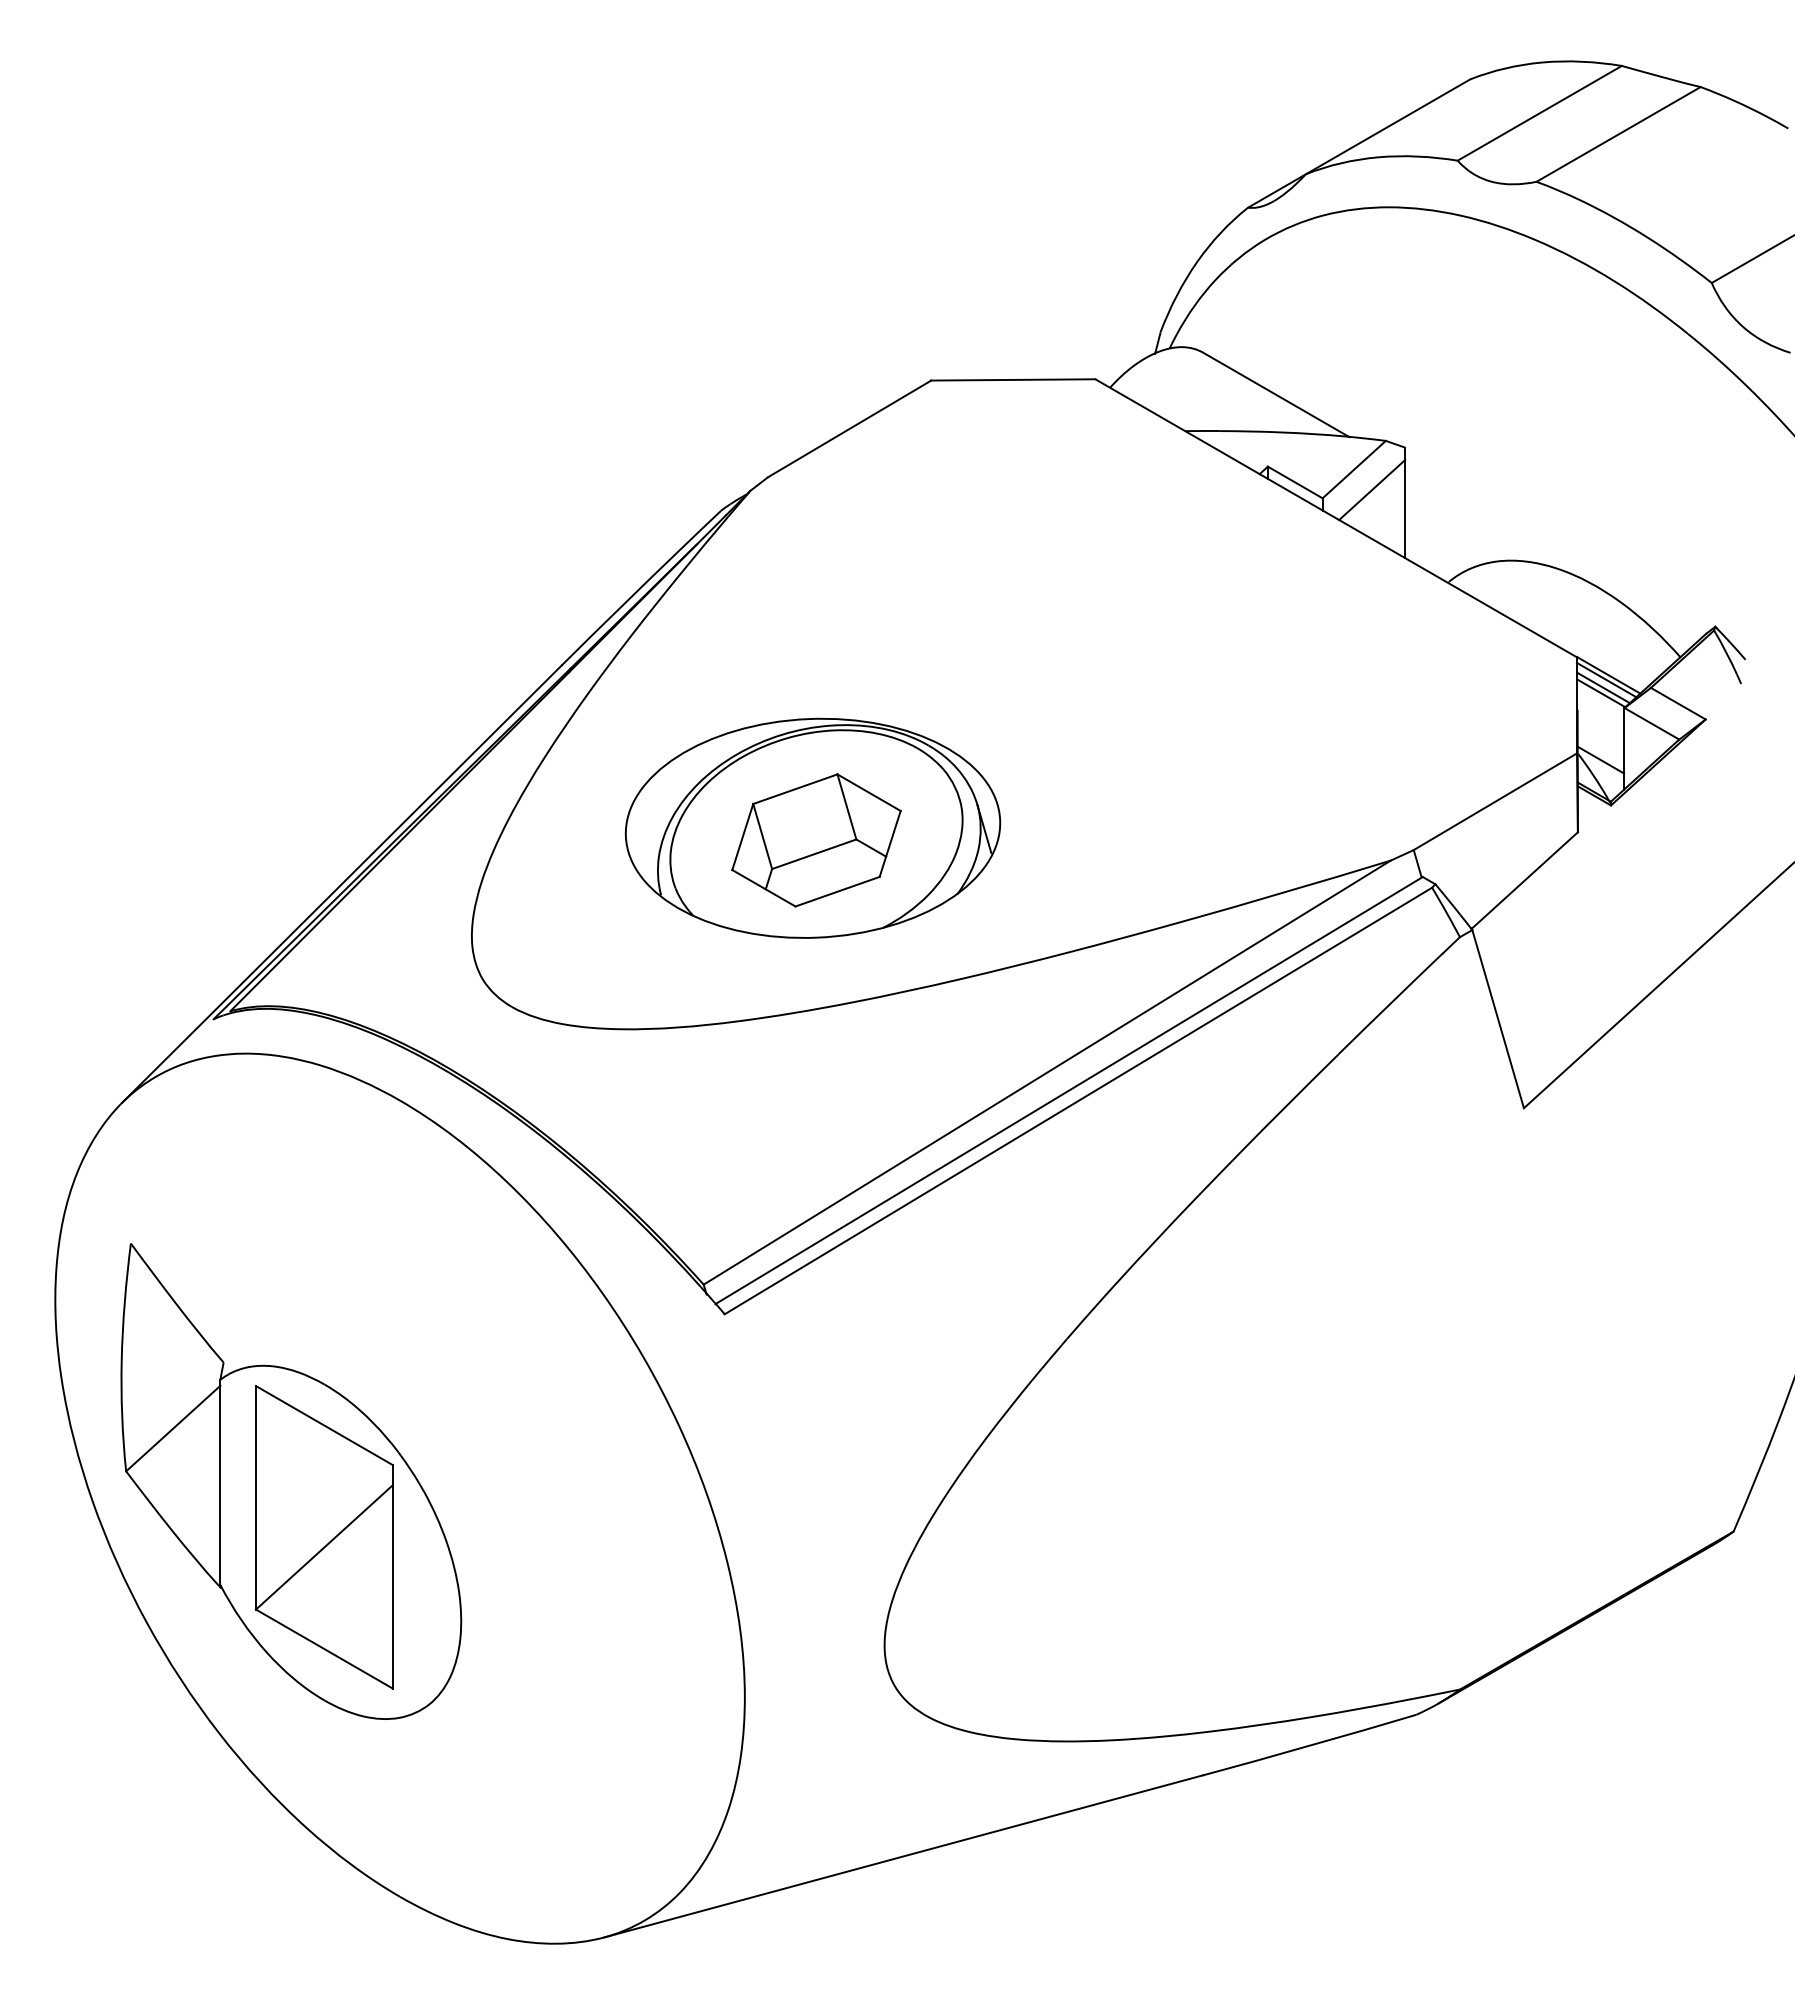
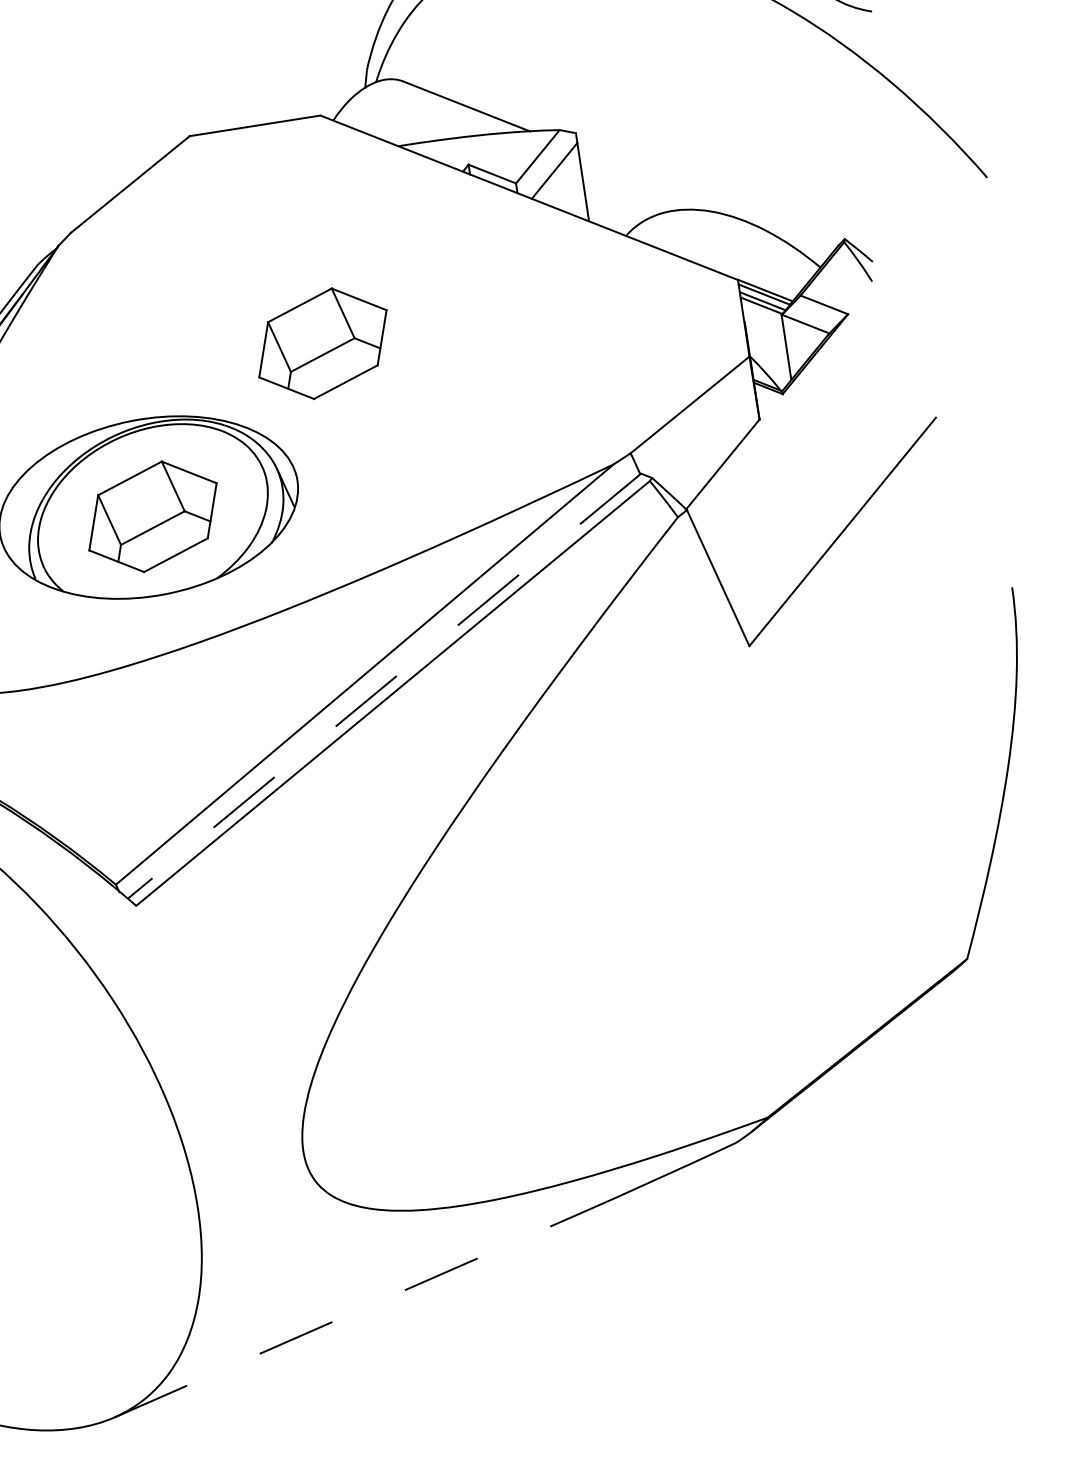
part: (1056, 659) -> (322, 343), added
line: (1600, 759) -> (768, 358), removed
line: (1068, 1090) -> (383, 686), solid -> dashed
line: (904, 1856) -> (344, 1317), solid -> dashed

